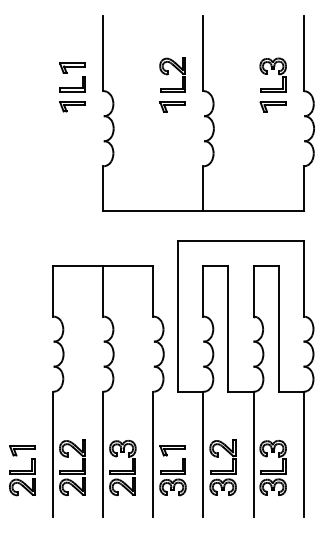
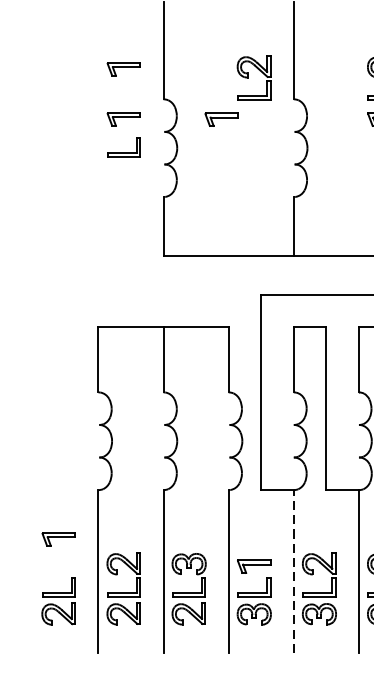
part: (72, 84) -> (123, 147), moved
part: (172, 106) -> (221, 119), moved
part: (22, 450) -> (58, 539), moved
line: (203, 454) -> (293, 571), solid -> dashed

